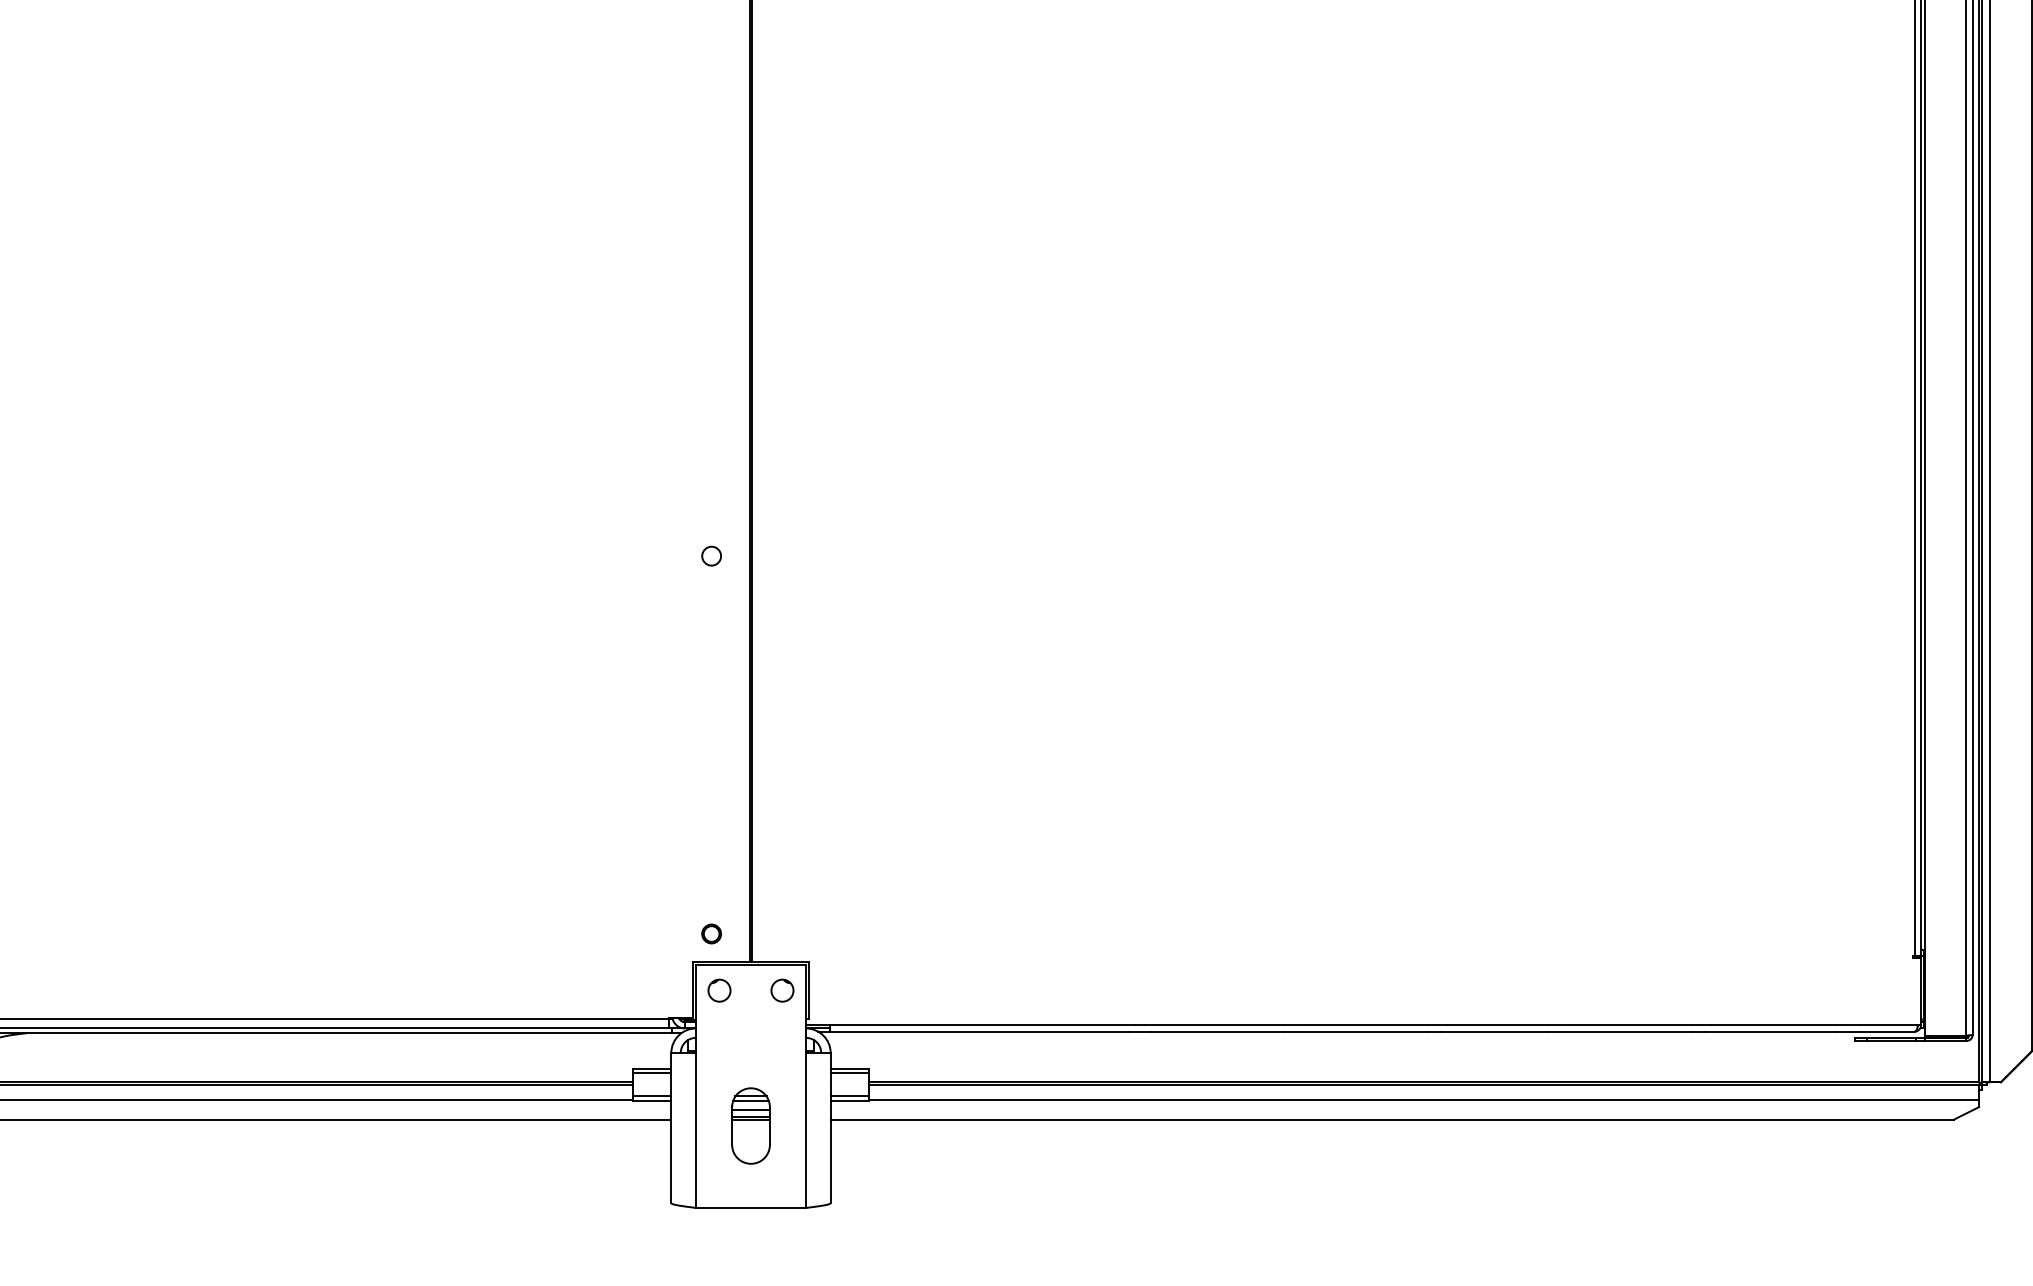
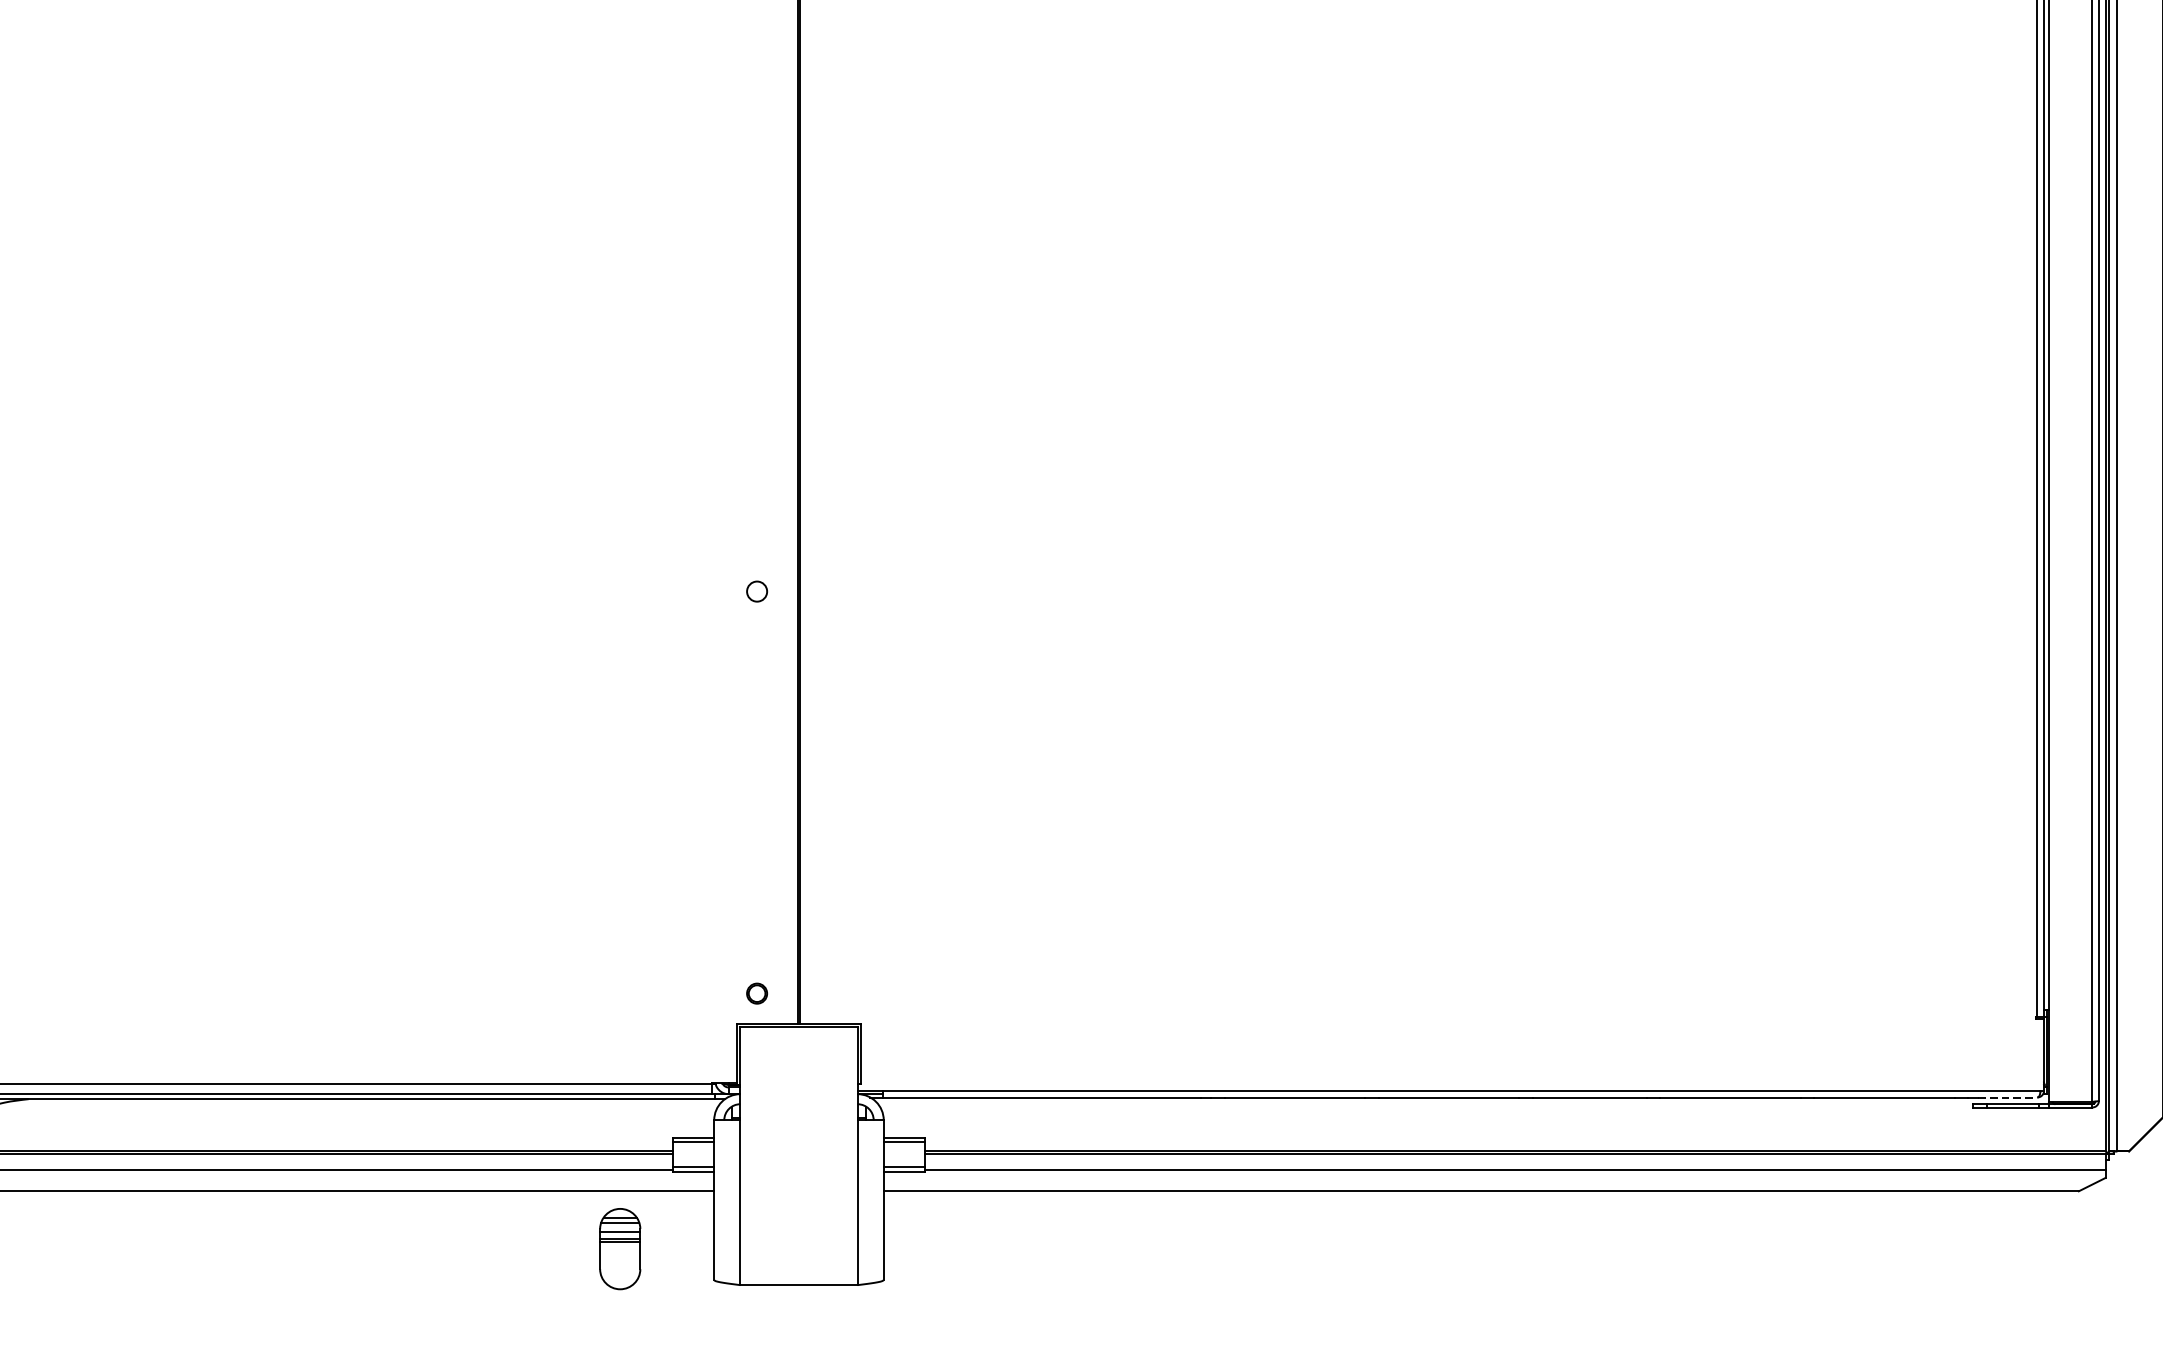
circle: (719, 990) -> (765, 1053), removed
circle: (782, 990) -> (832, 1053), removed
line: (1887, 1031) -> (2008, 1097), solid -> dashed
part: (750, 1125) -> (619, 1248), moved

